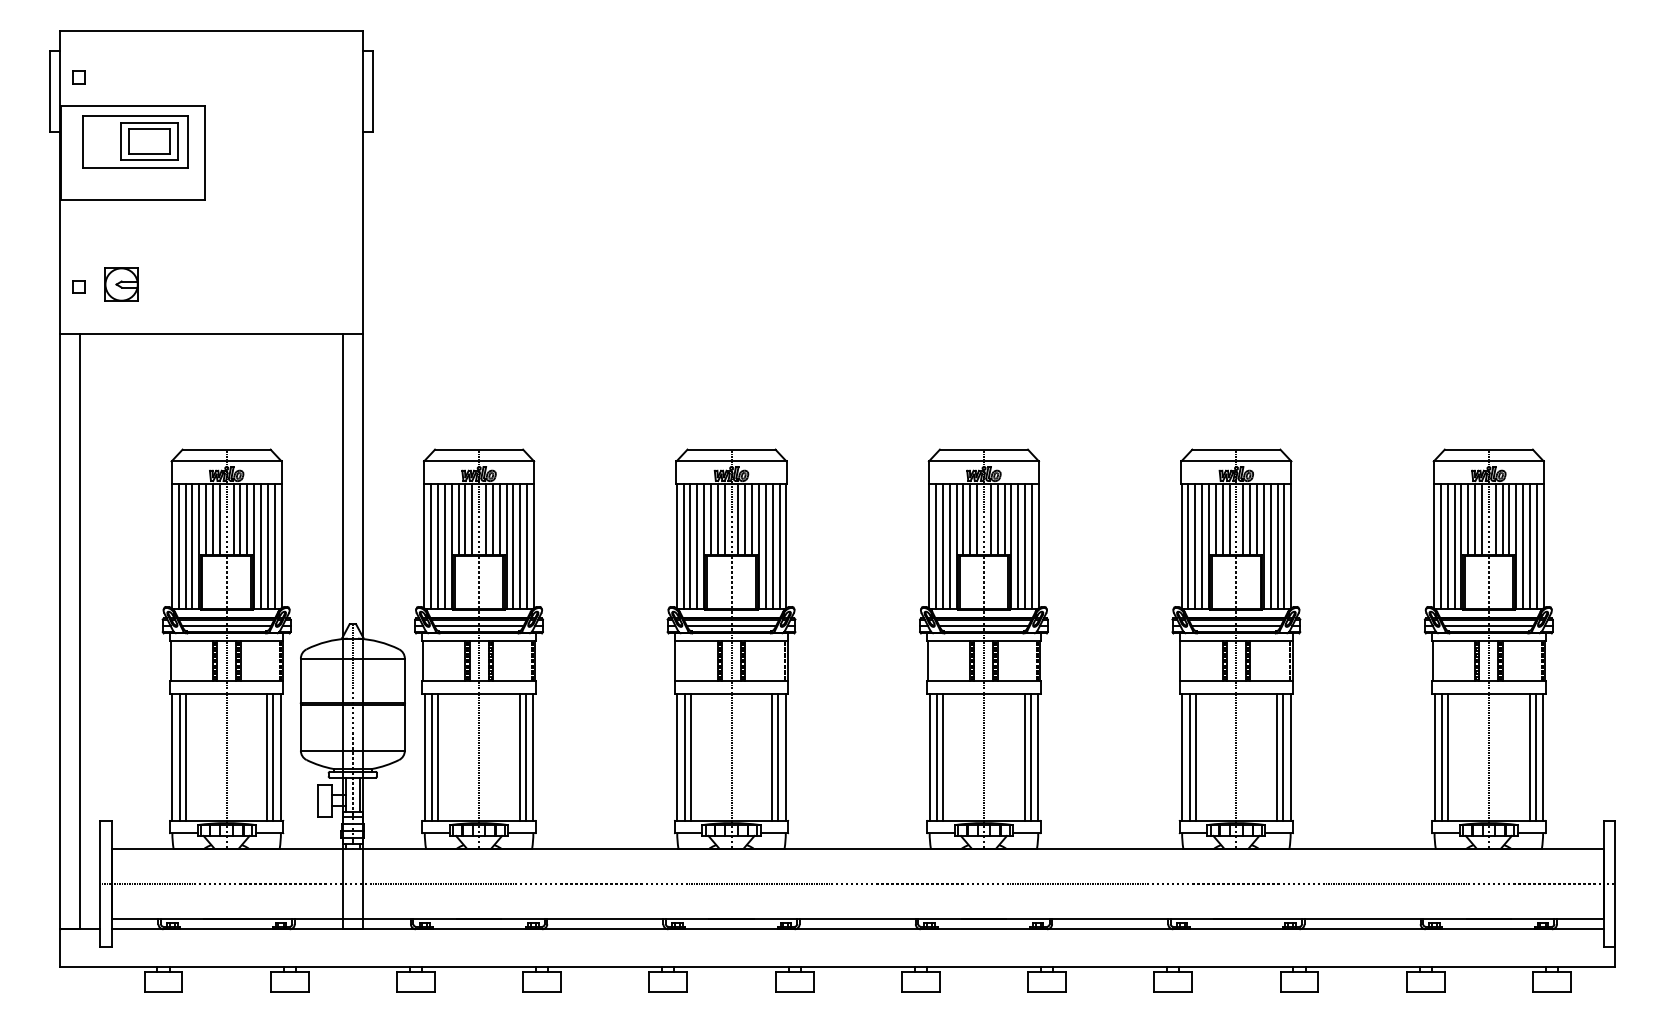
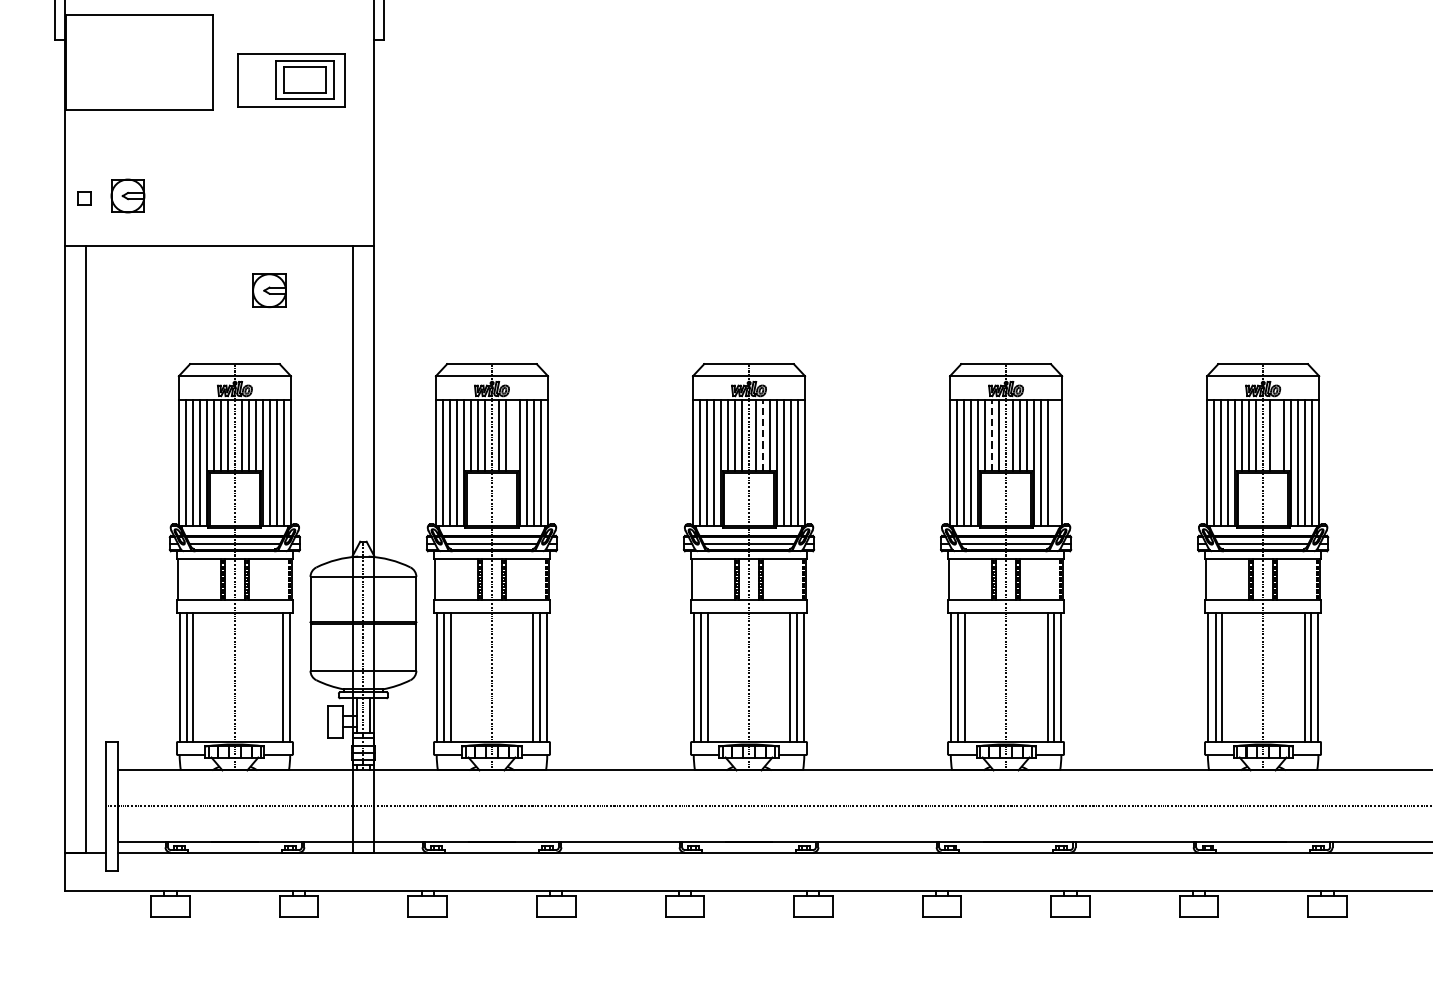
part: (135, 141) -> (290, 79), moved
part: (260, 377) -> (269, 290), added
line: (499, 519) -> (512, 435), removed
line: (745, 519) -> (763, 435), solid -> dashed
line: (970, 519) -> (992, 435), solid -> dashed
line: (1250, 519) -> (1277, 435), removed
line: (1031, 546) -> (1054, 462), removed
line: (267, 757) -> (276, 677), removed

